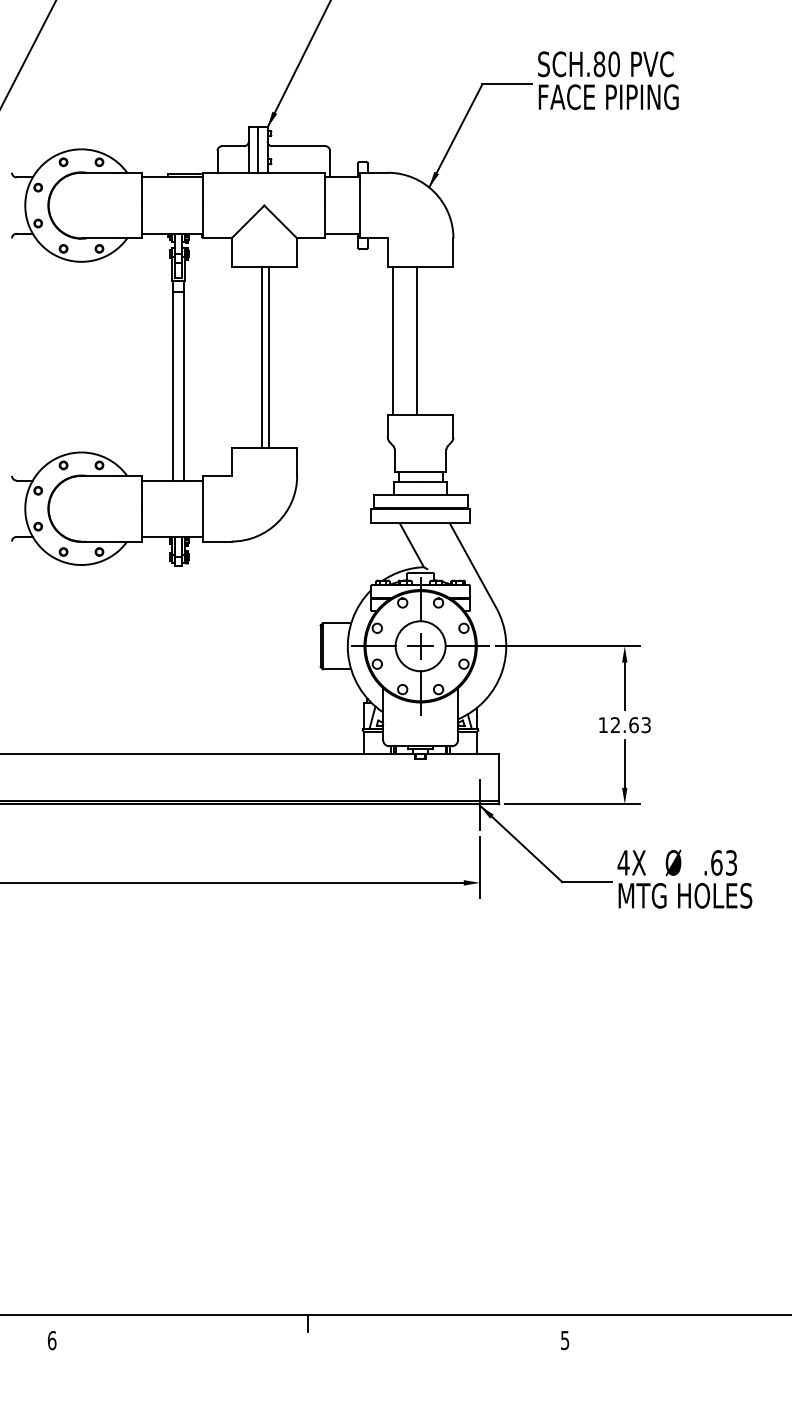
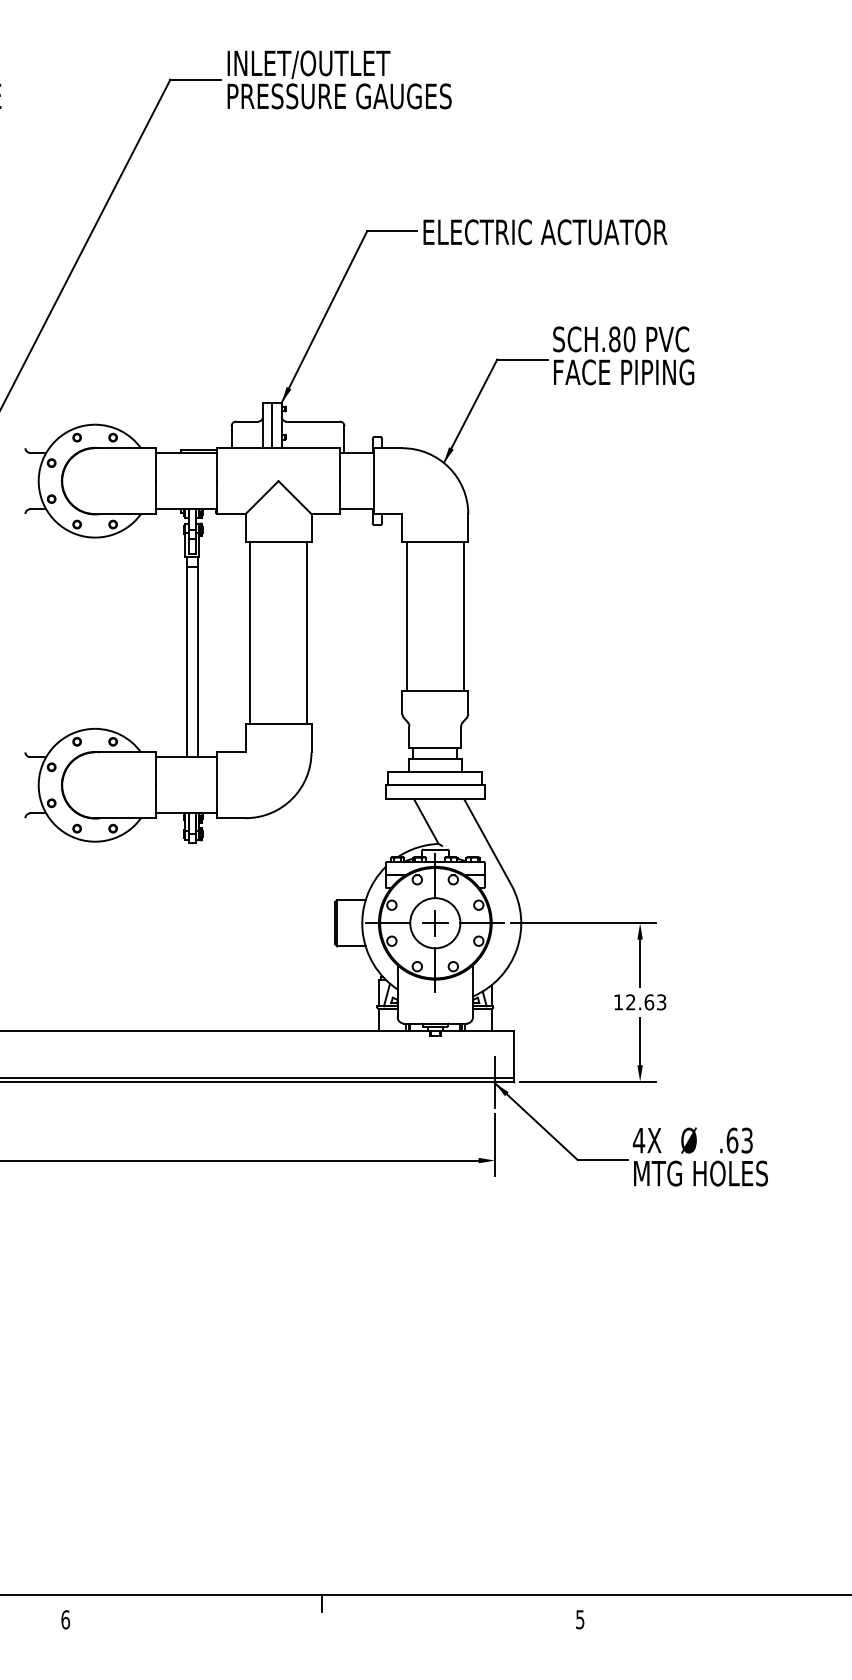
line: (416, 340) -> (463, 616), moved
line: (261, 357) -> (306, 633), moved
line: (269, 357) -> (250, 633), moved

